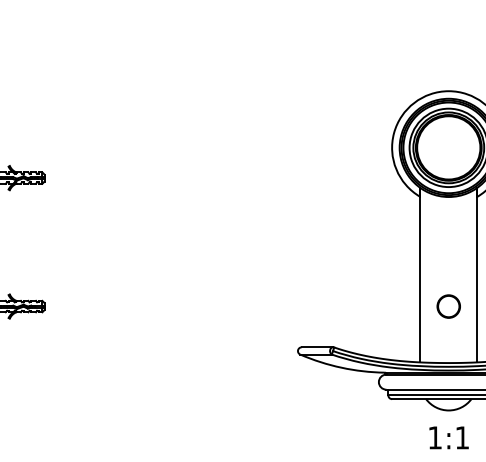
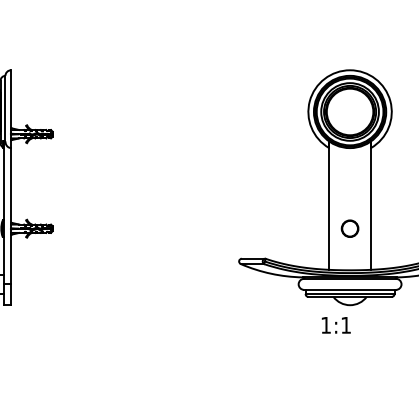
text: (447, 438) -> (335, 325), moved

